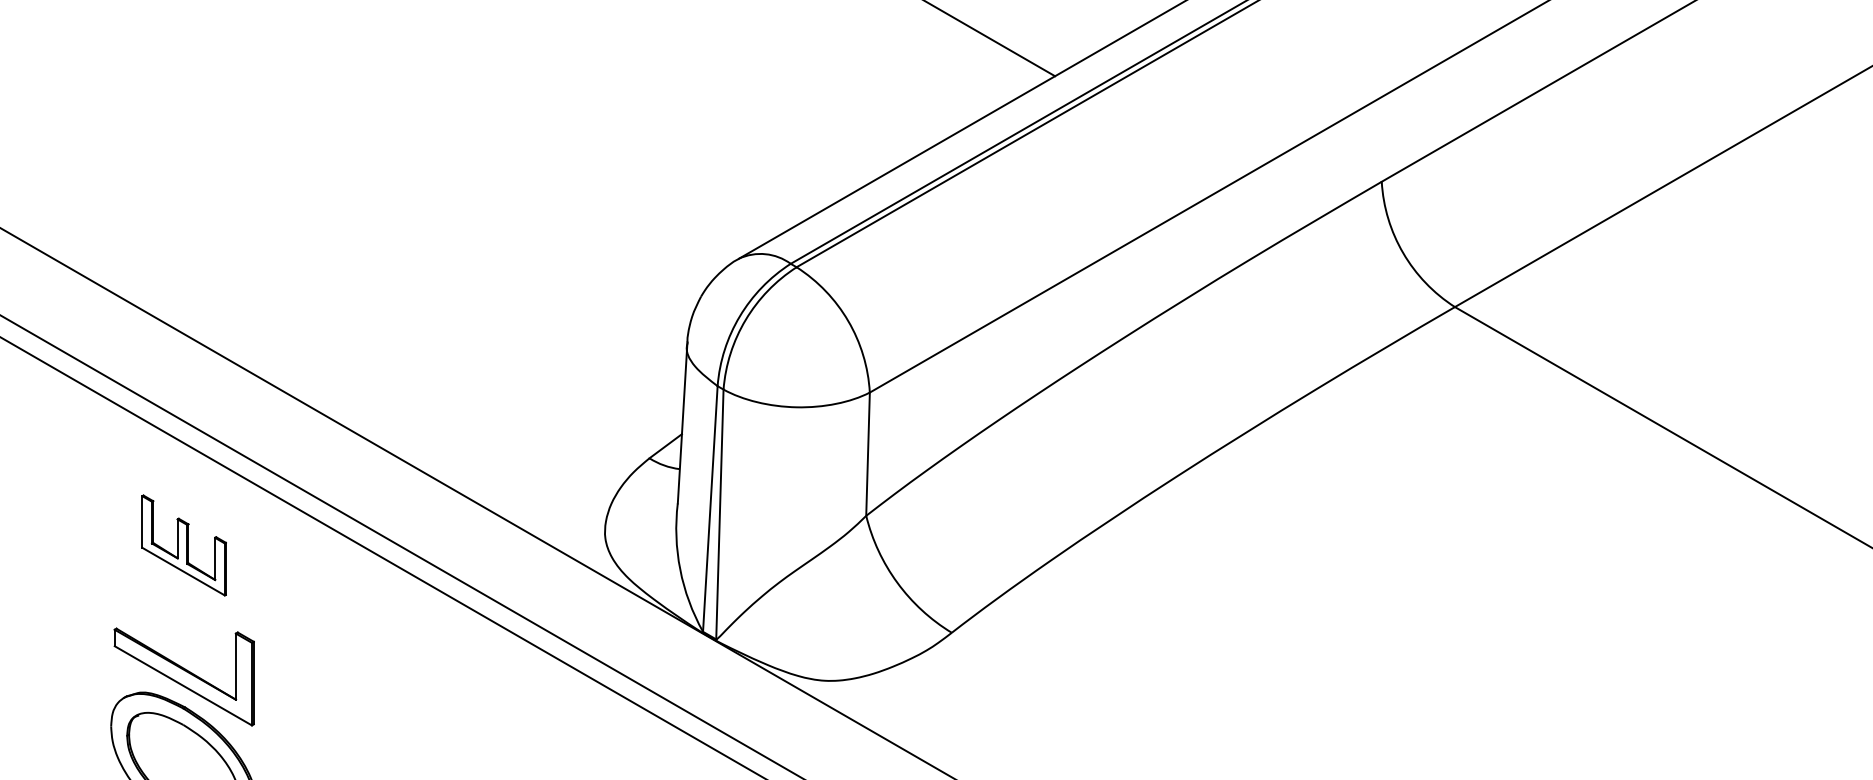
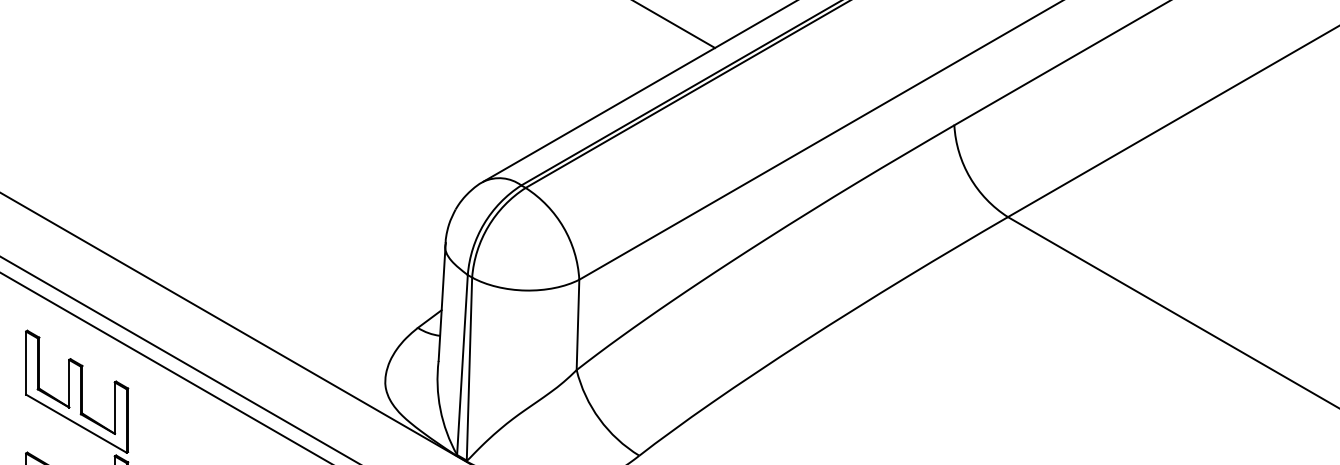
part: (183, 545) -> (76, 391), size x1.67

